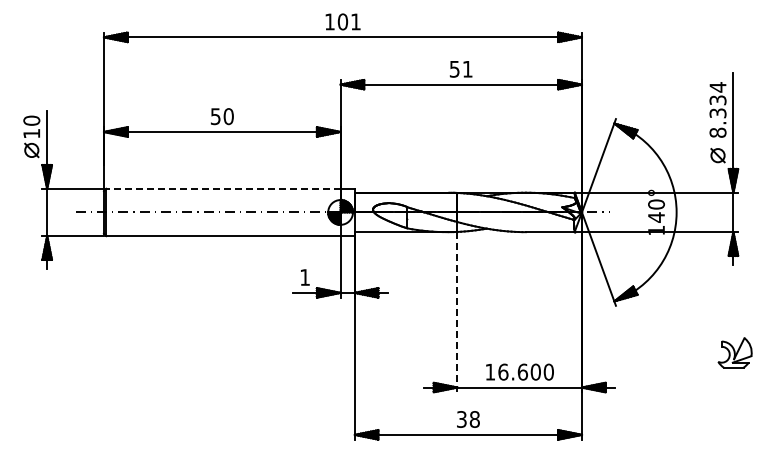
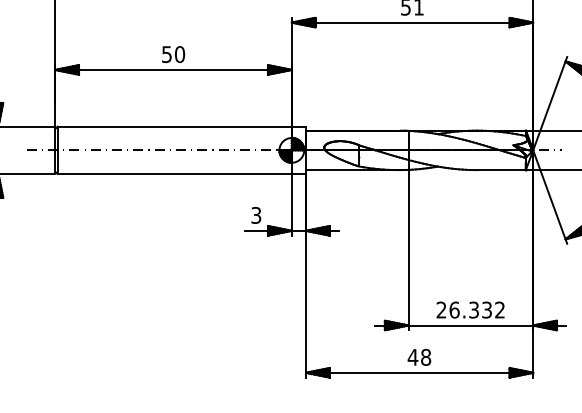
line: (222, 188) -> (173, 126), dashed -> solid
text: (304, 277) -> (255, 215), 1 -> 3
line: (457, 312) -> (408, 250), dashed -> solid
text: (519, 371) -> (470, 309), 16.600 -> 26.332
text: (461, 419) -> (412, 357), 38 -> 48

